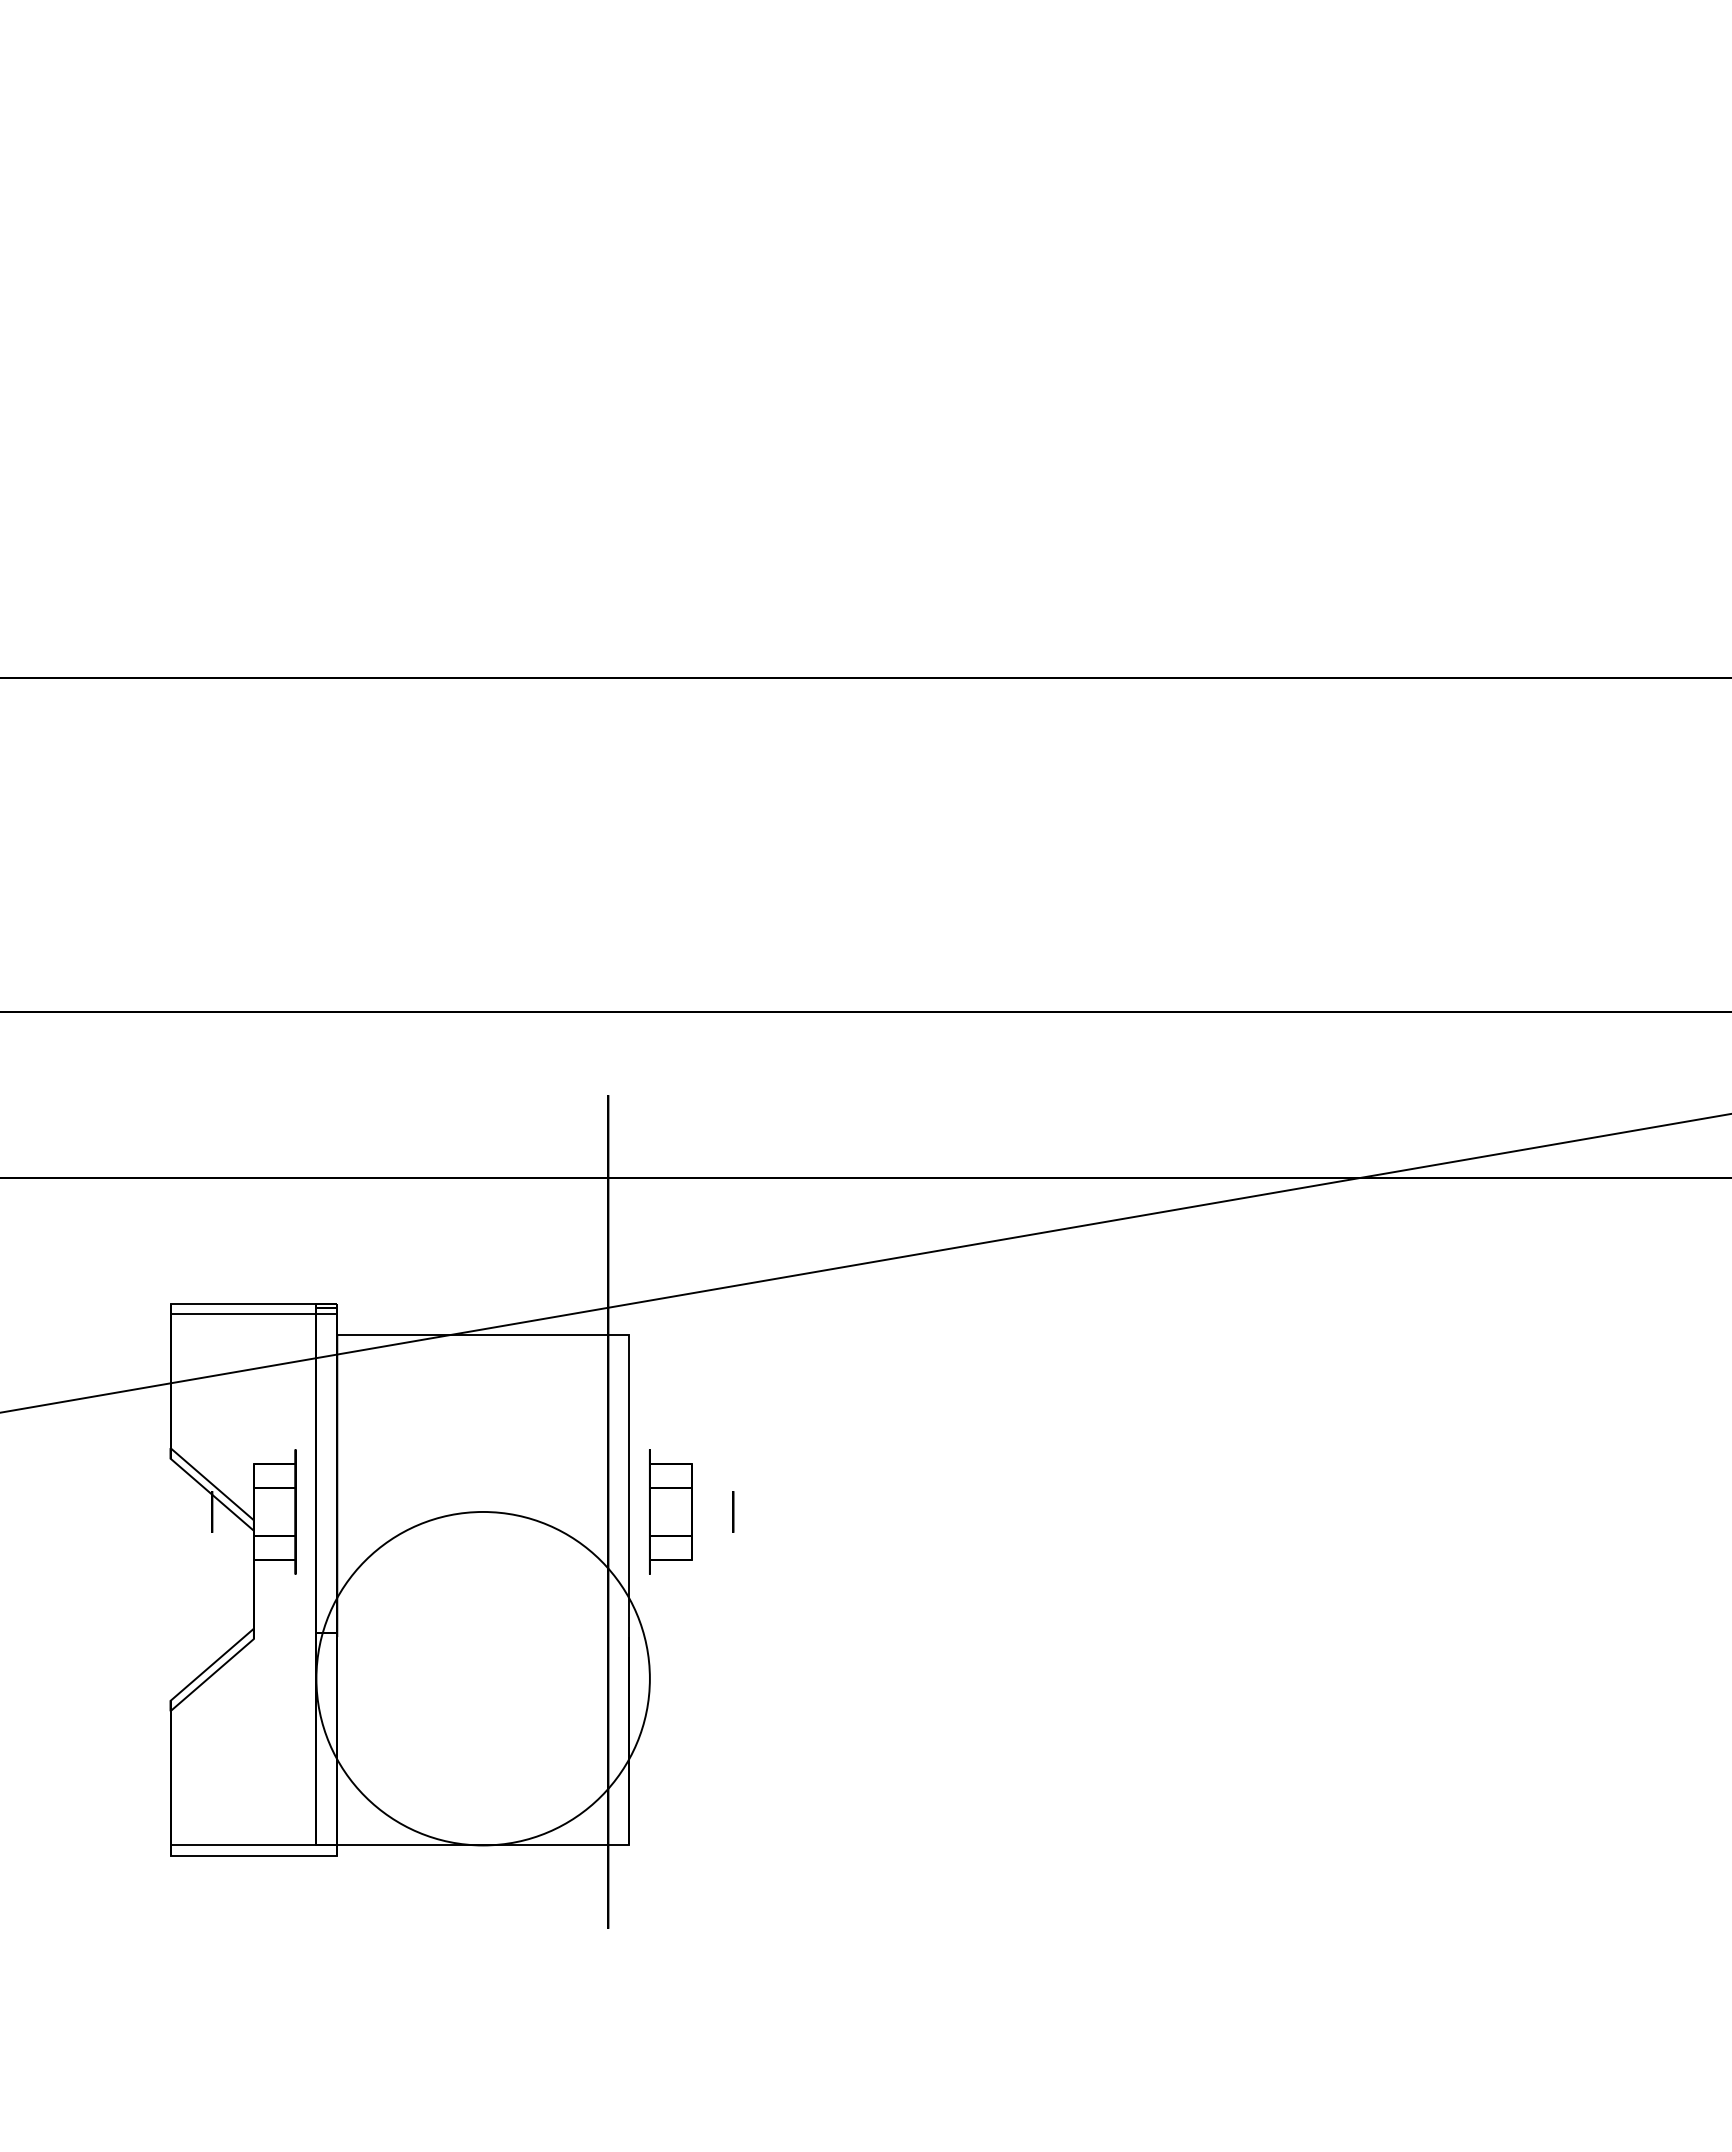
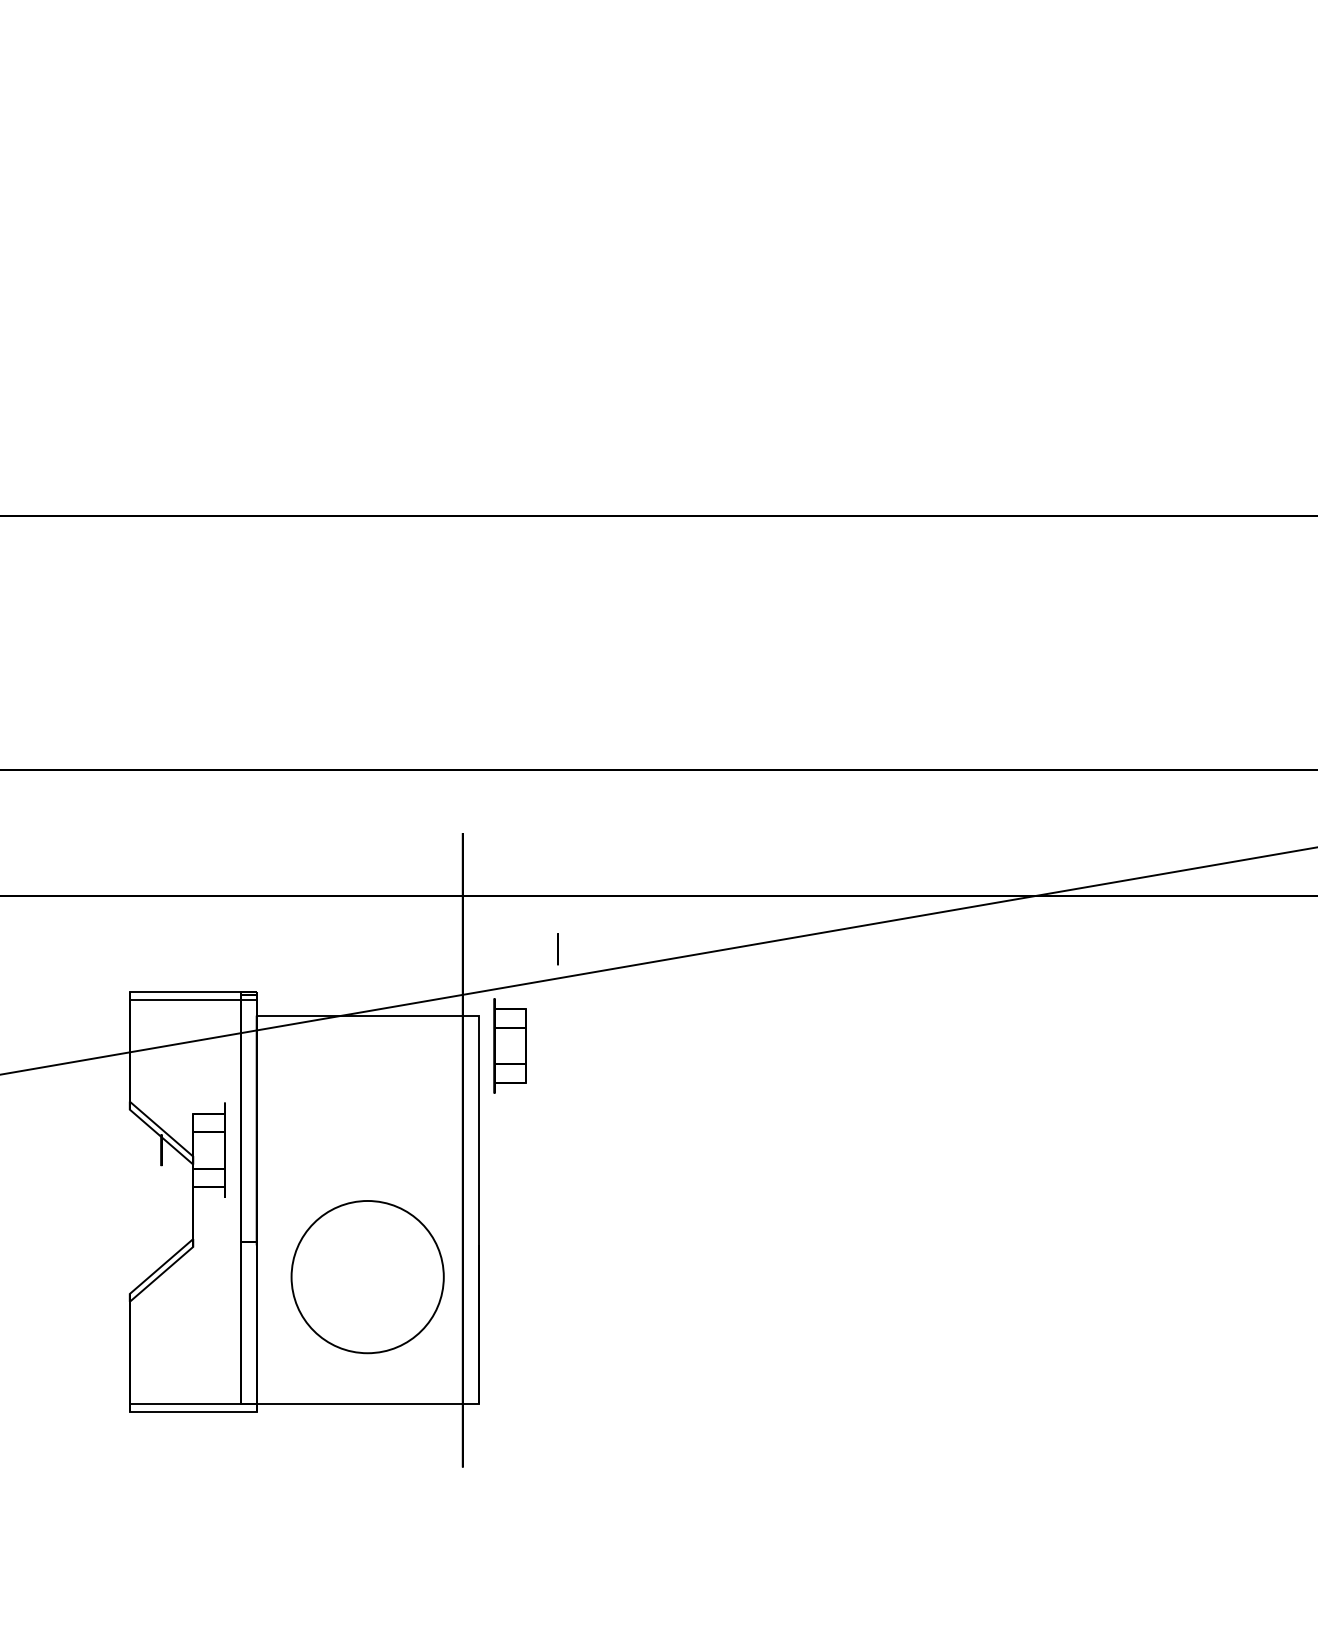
part: (670, 1511) -> (510, 1045), moved
circle: (733, 1511) -> (558, 948), moved
circle: (482, 1678) -> (367, 1276), size x0.6

